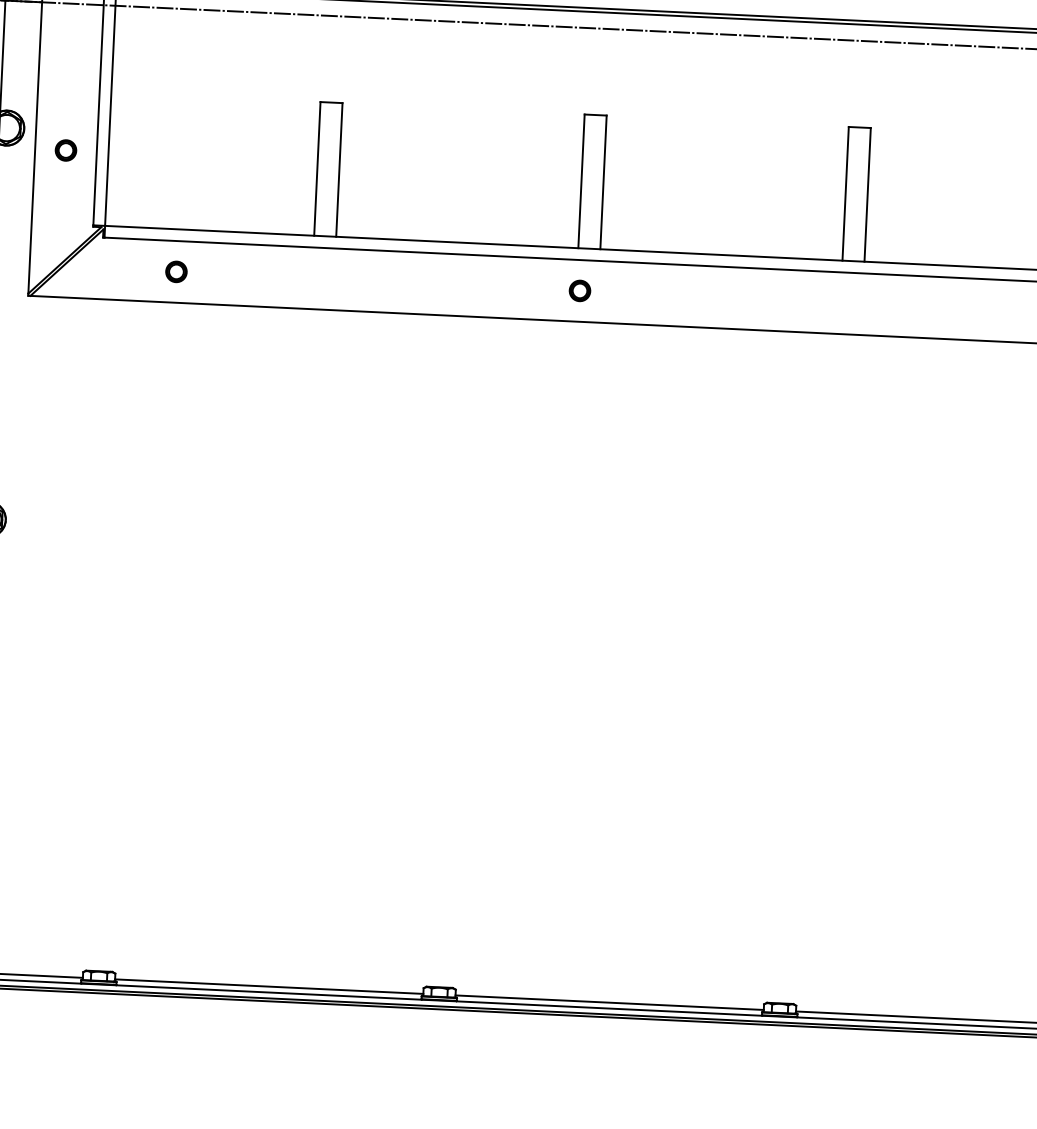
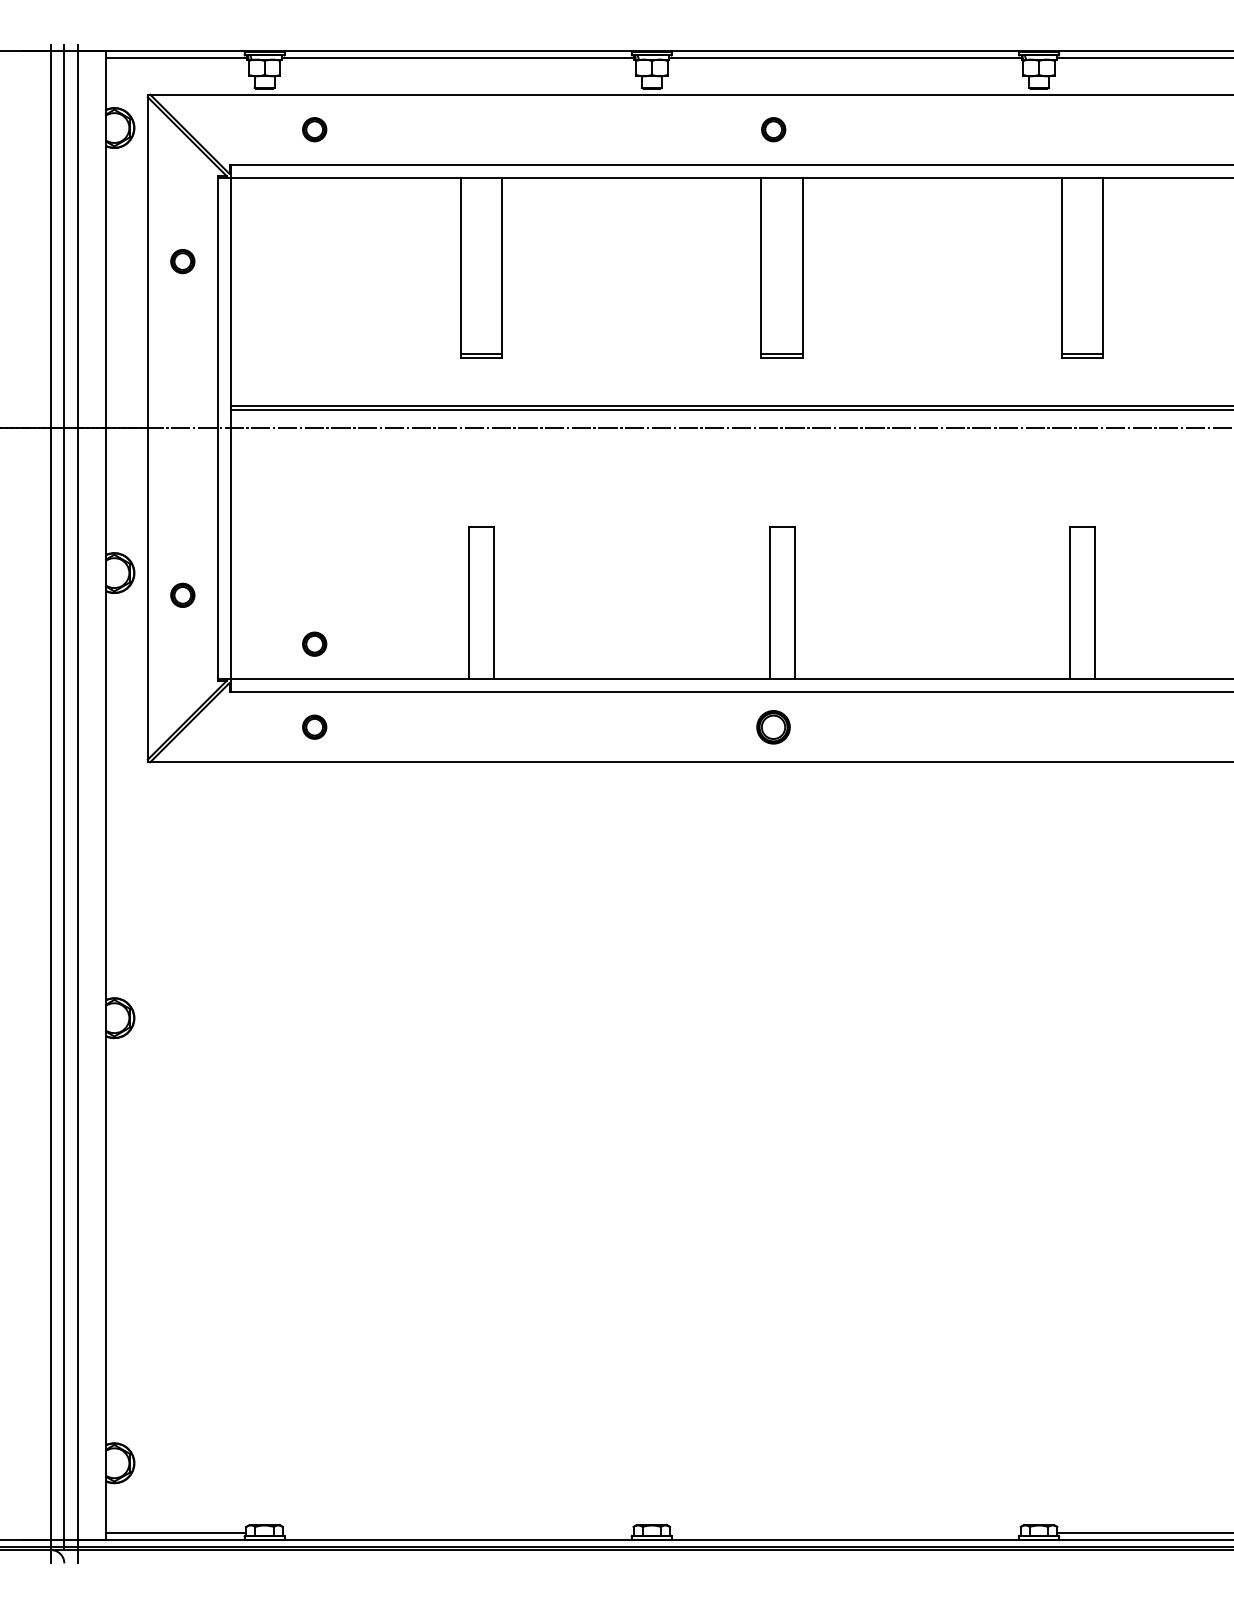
part: (179, 198) -> (314, 643), added
part: (579, 290) -> (773, 726), size x1.4
line: (268, 986) -> (457, 1533), removed
line: (609, 1002) -> (845, 1533), removed

